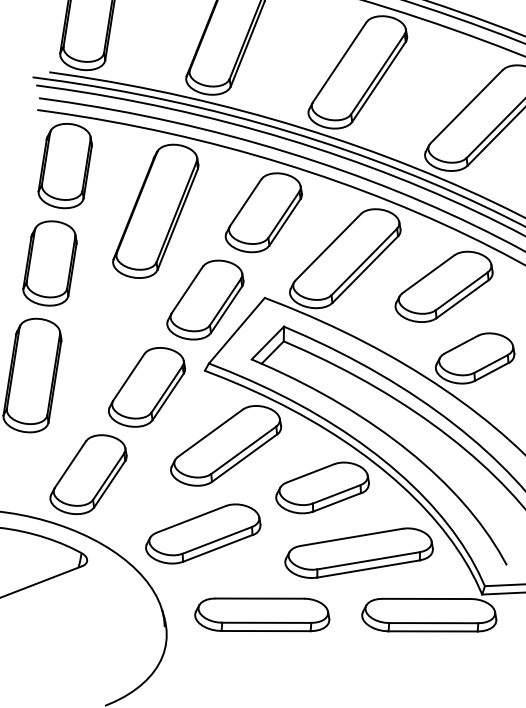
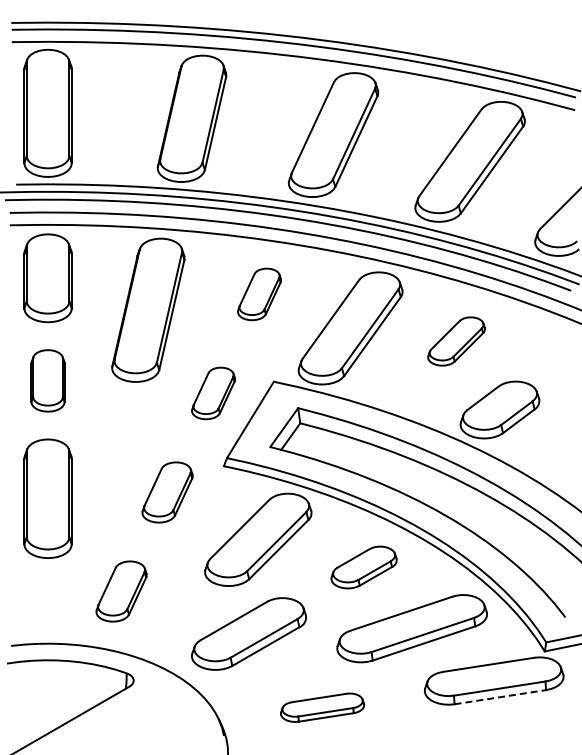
part: (264, 212) -> (259, 294), size x0.6
part: (49, 263) -> (47, 380), size x0.7
part: (444, 286) -> (456, 341), size x0.6
part: (205, 300) -> (213, 393), size x0.6
part: (147, 387) -> (167, 492), size x0.7
part: (88, 474) -> (121, 591), size x0.7
part: (322, 487) -> (363, 567), size x0.7
part: (262, 614) -> (322, 707), size x0.6
line: (433, 631) -> (500, 697), solid -> dashed

